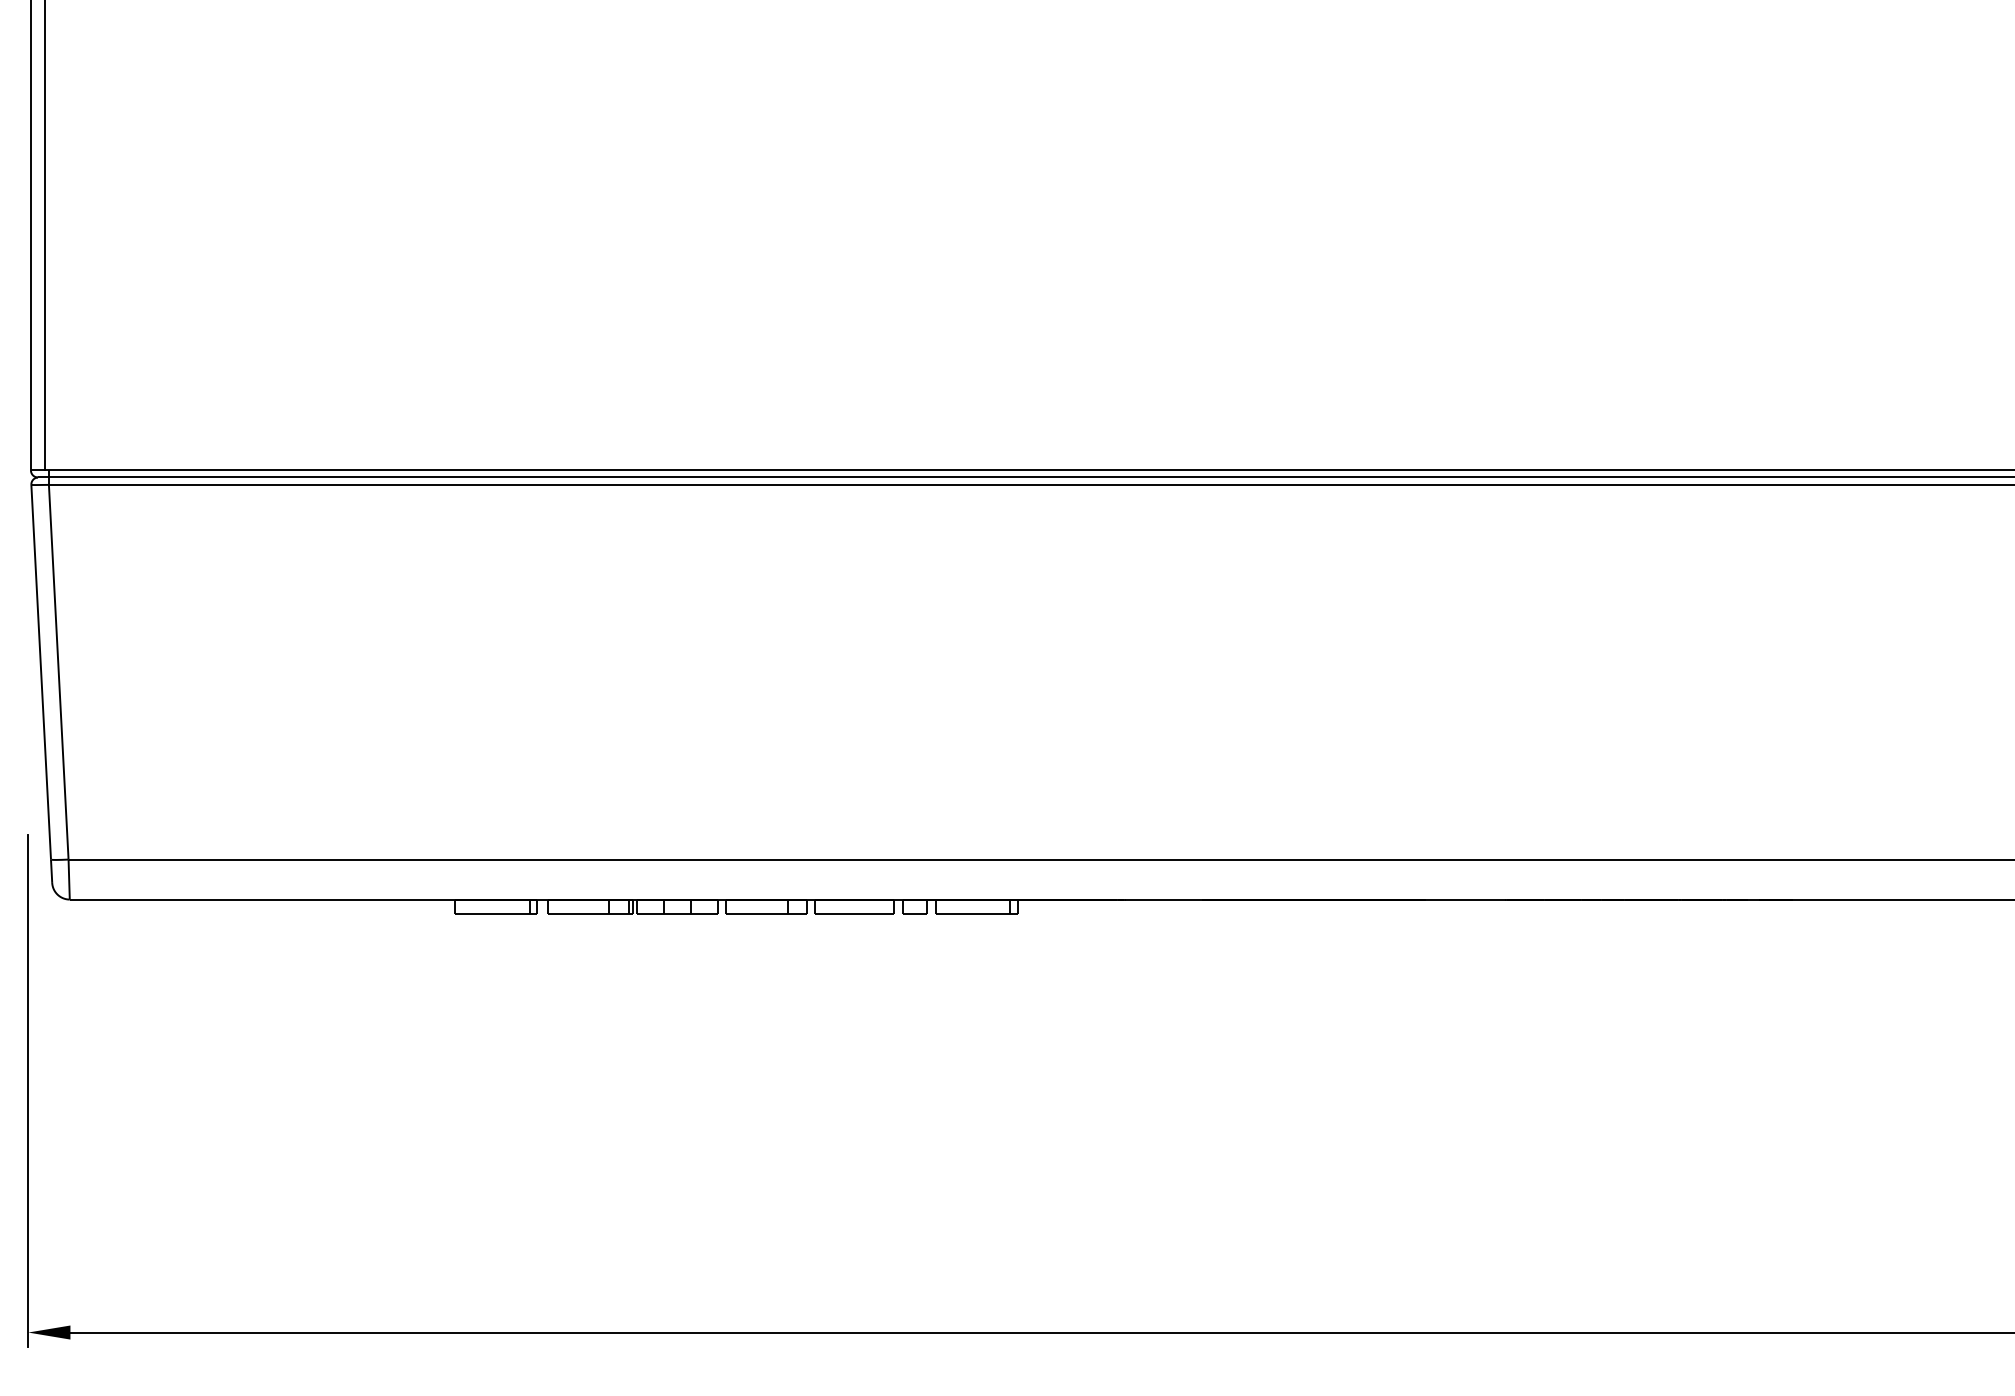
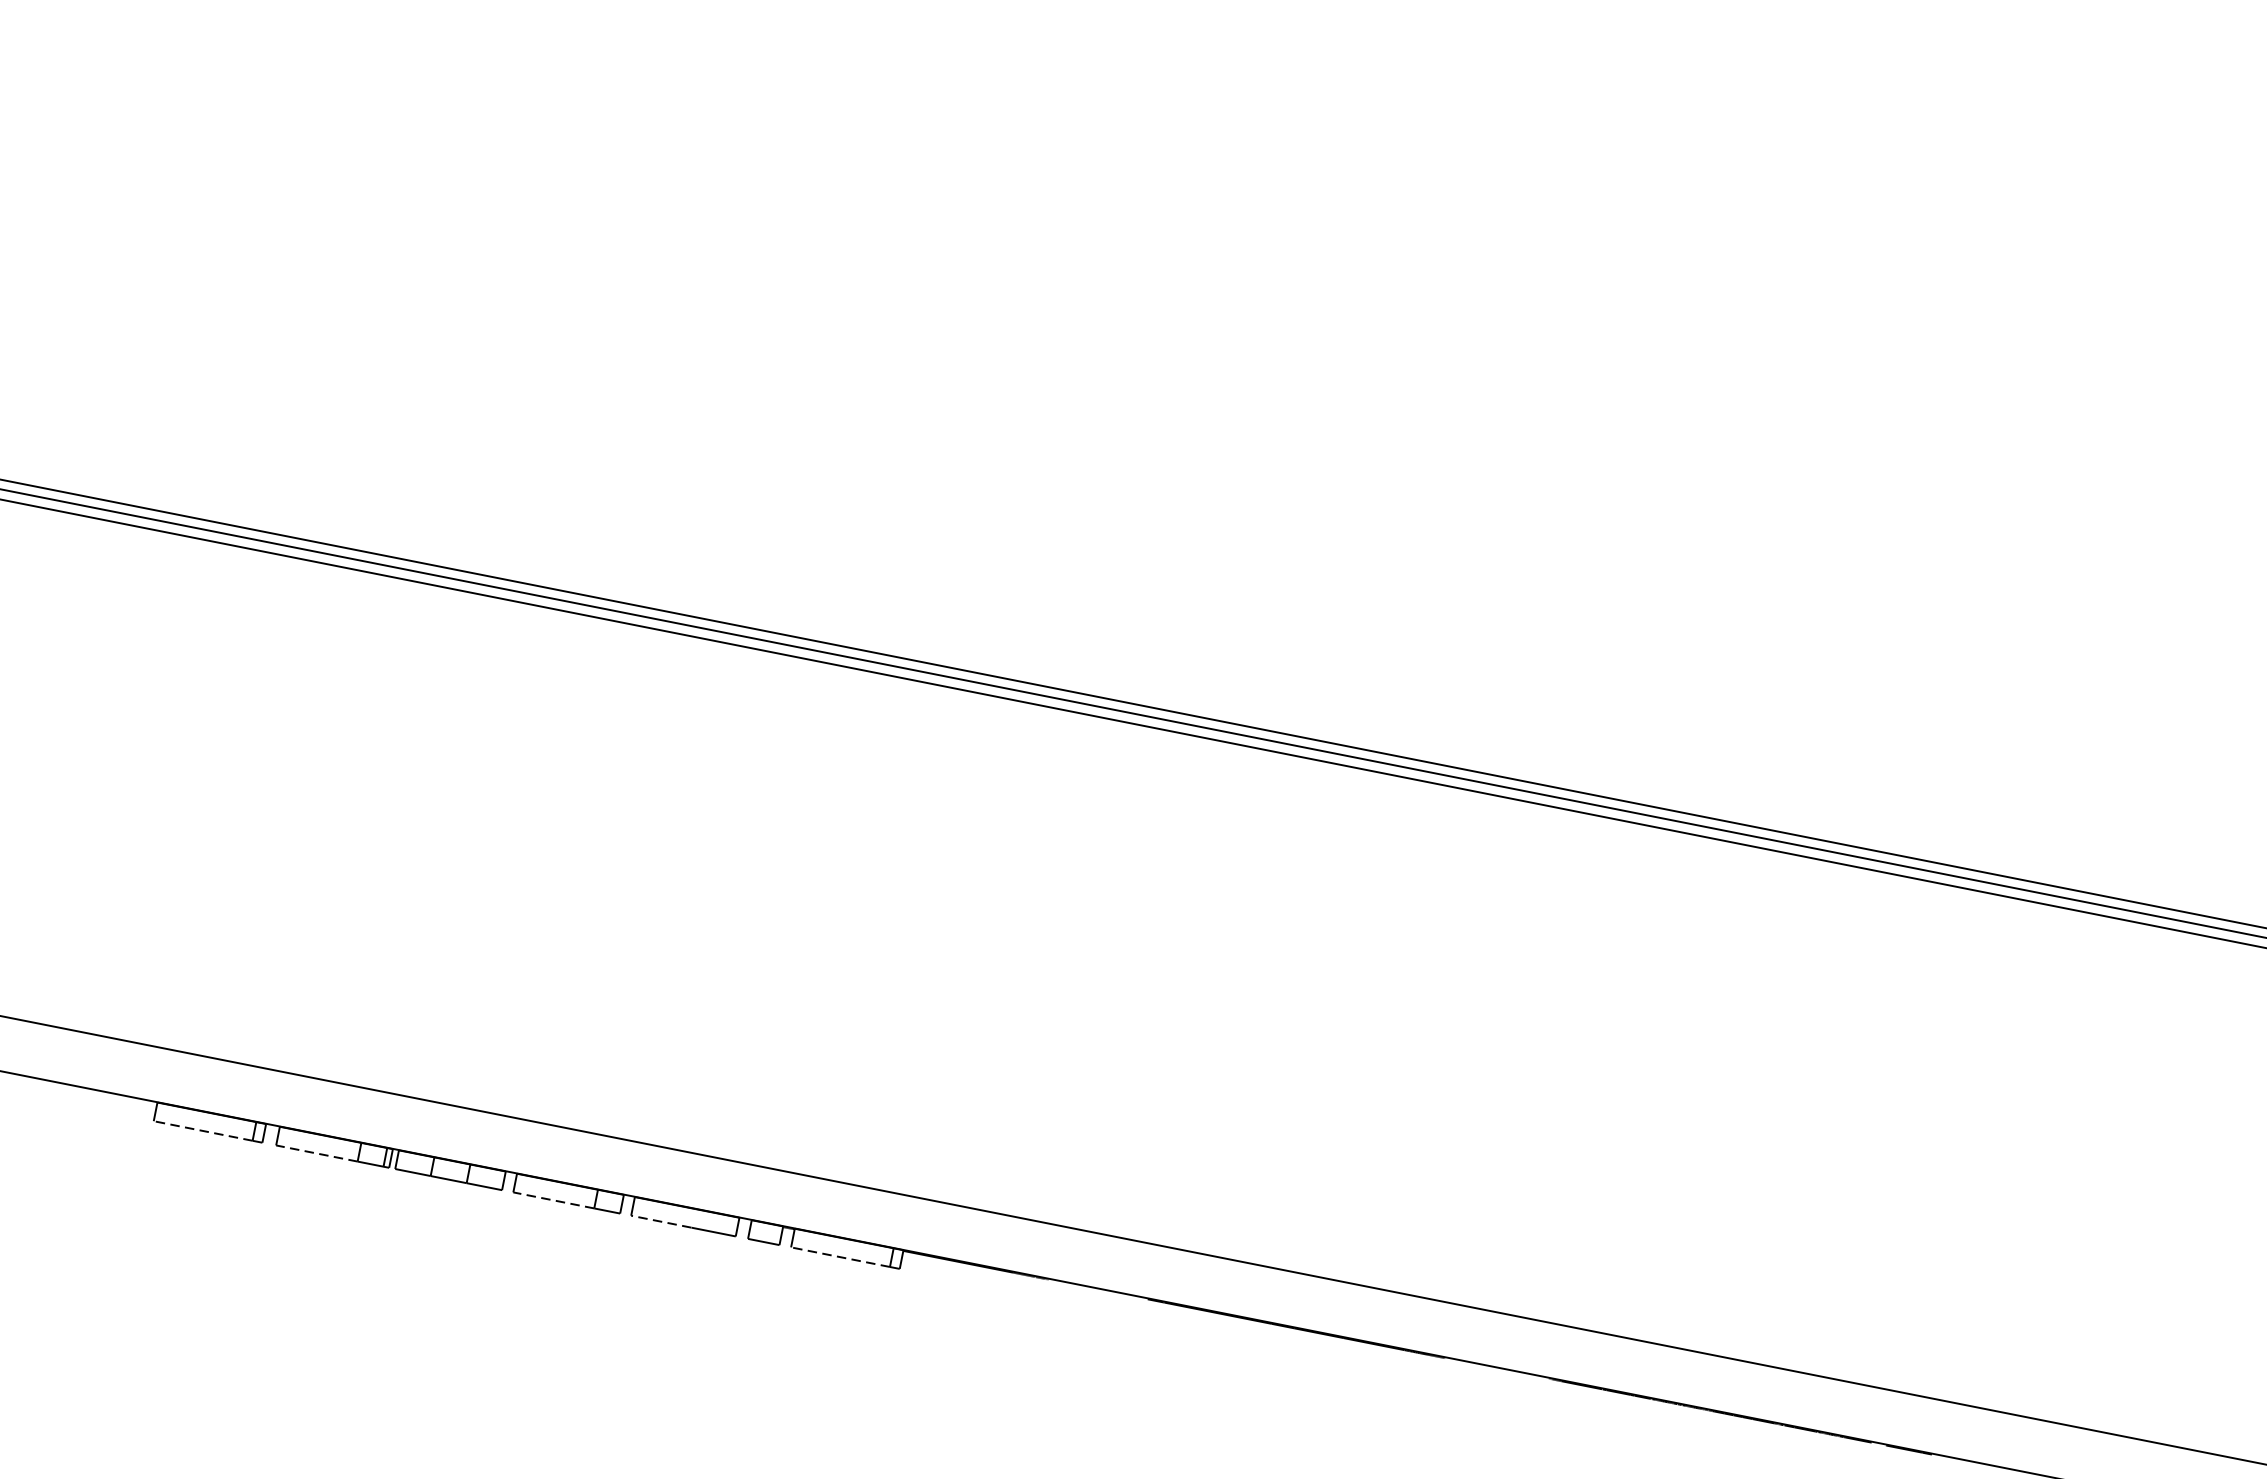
line: (492, 913) -> (203, 1130), solid -> dashed
line: (578, 913) -> (317, 1153), solid -> dashed
line: (756, 913) -> (553, 1199), solid -> dashed
line: (838, 913) -> (662, 1221), solid -> dashed
line: (972, 913) -> (839, 1256), solid -> dashed

